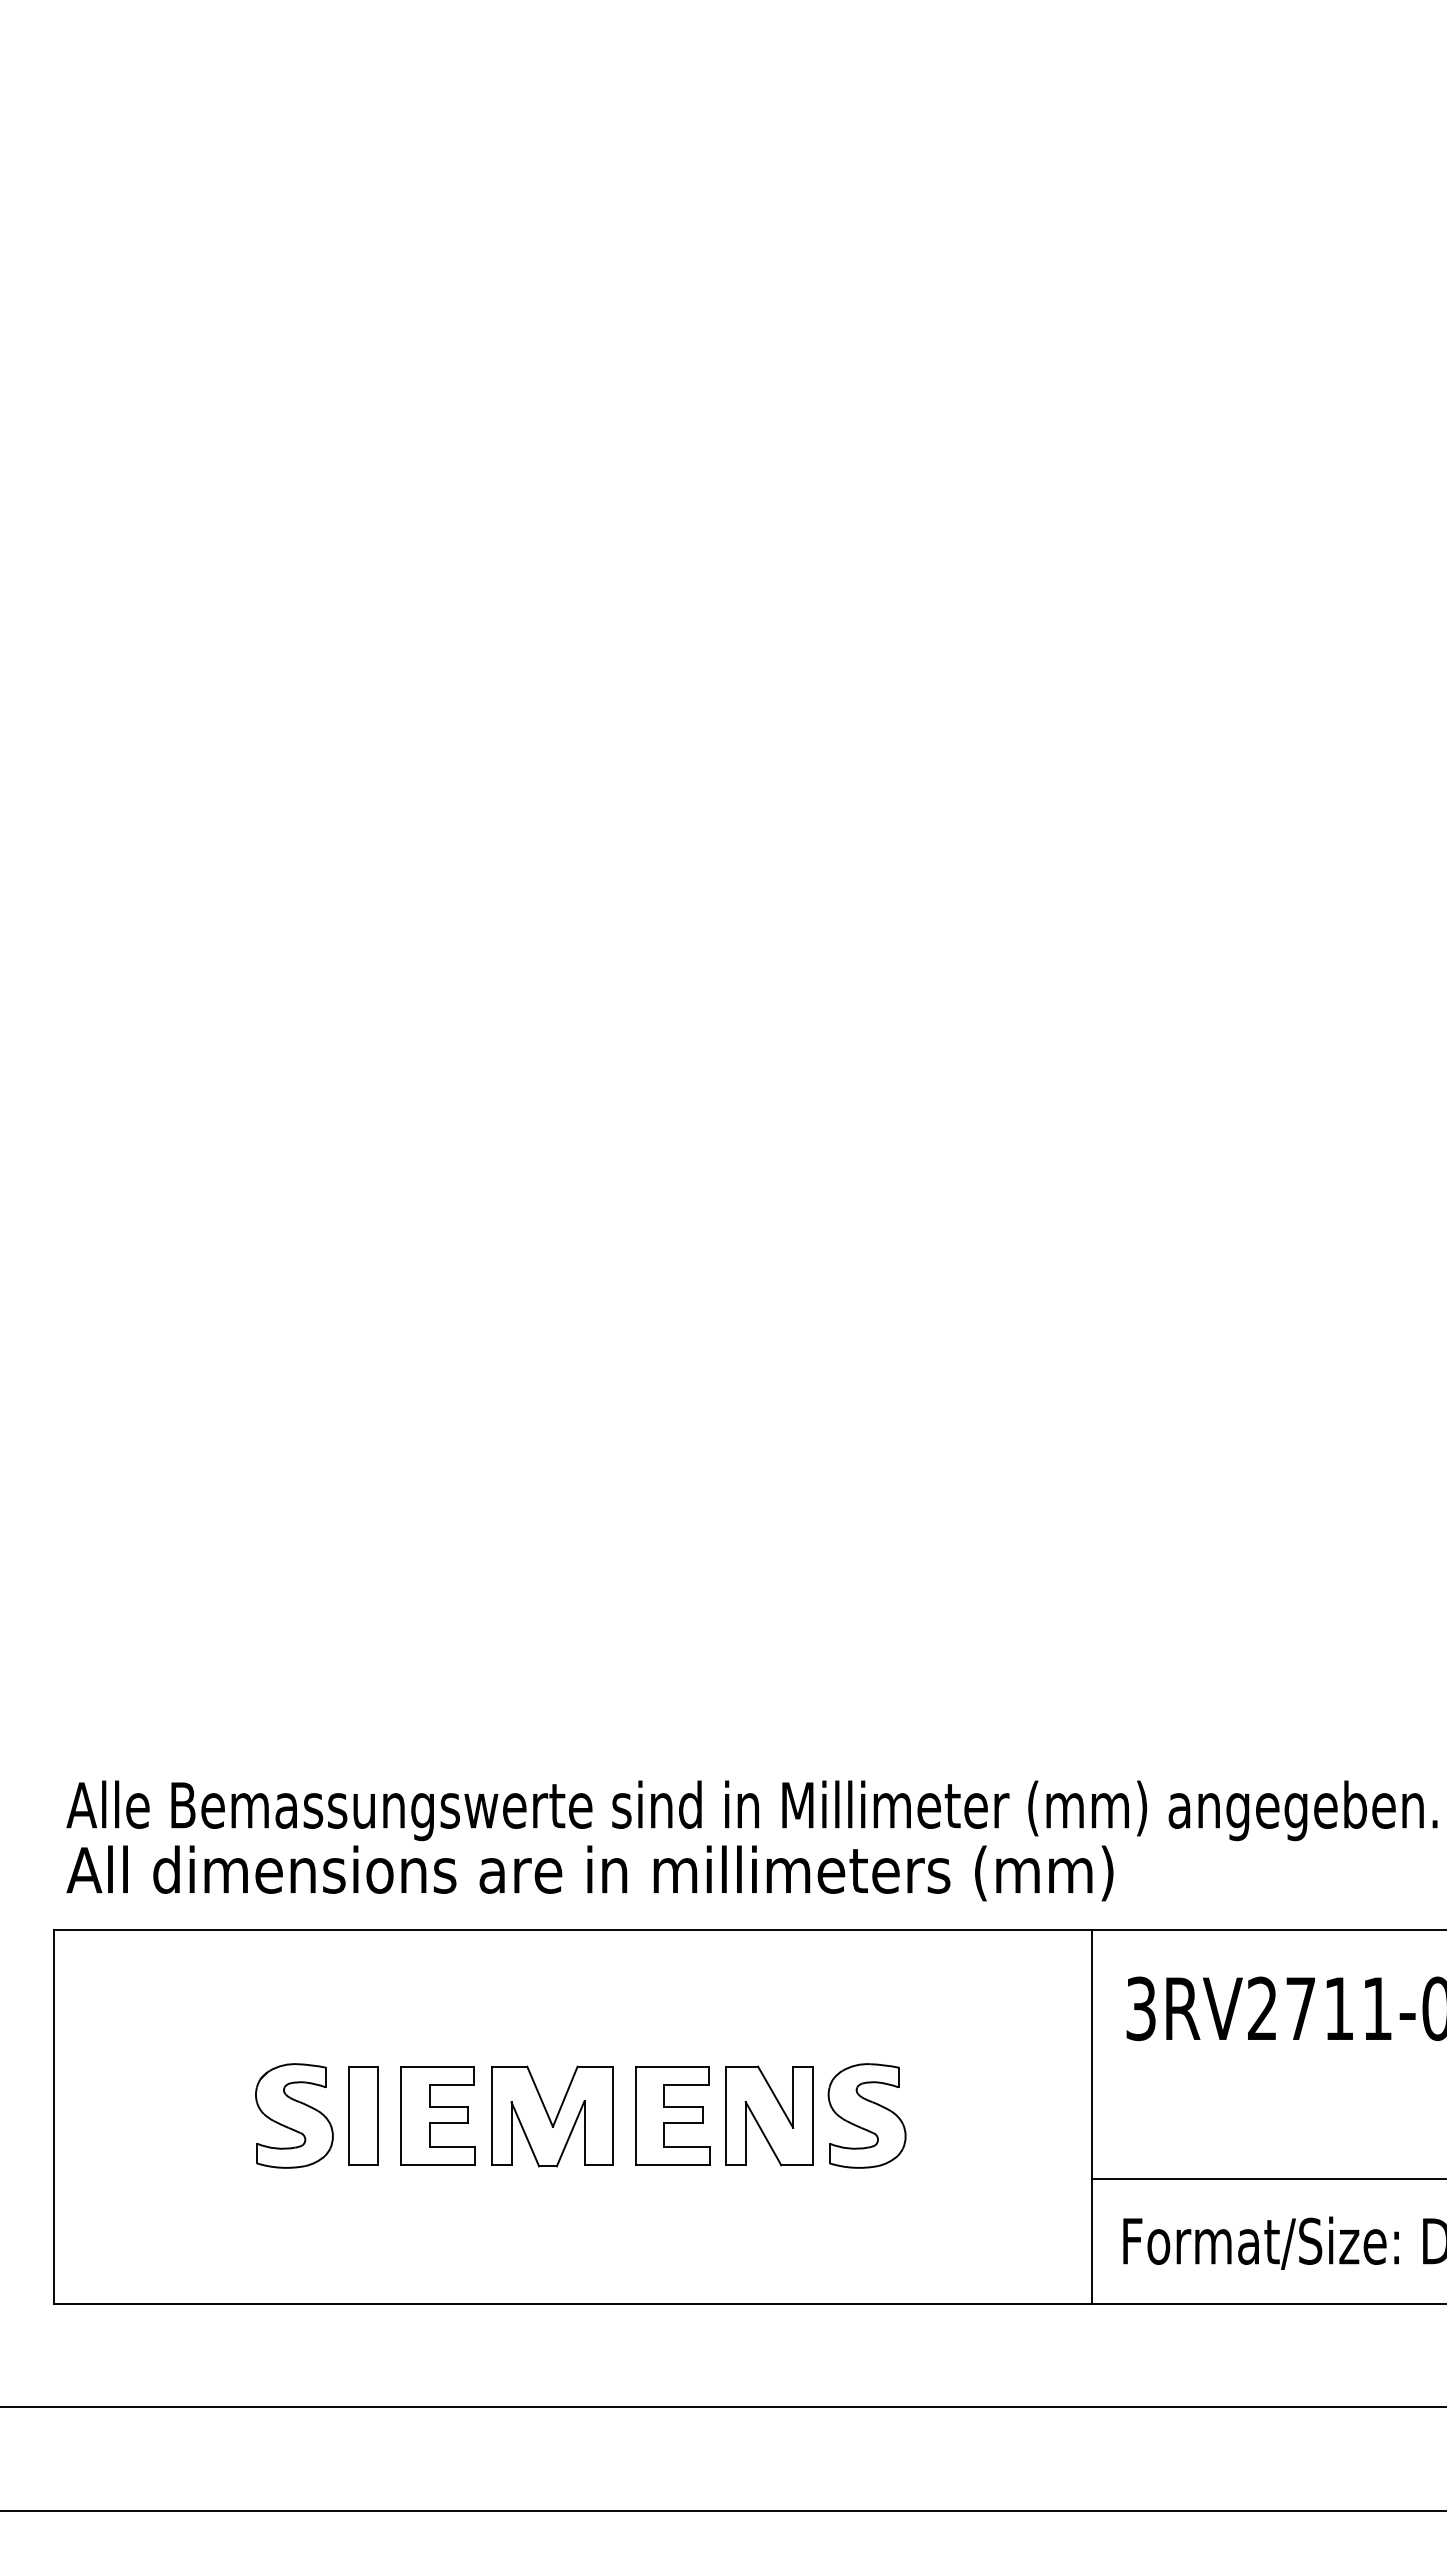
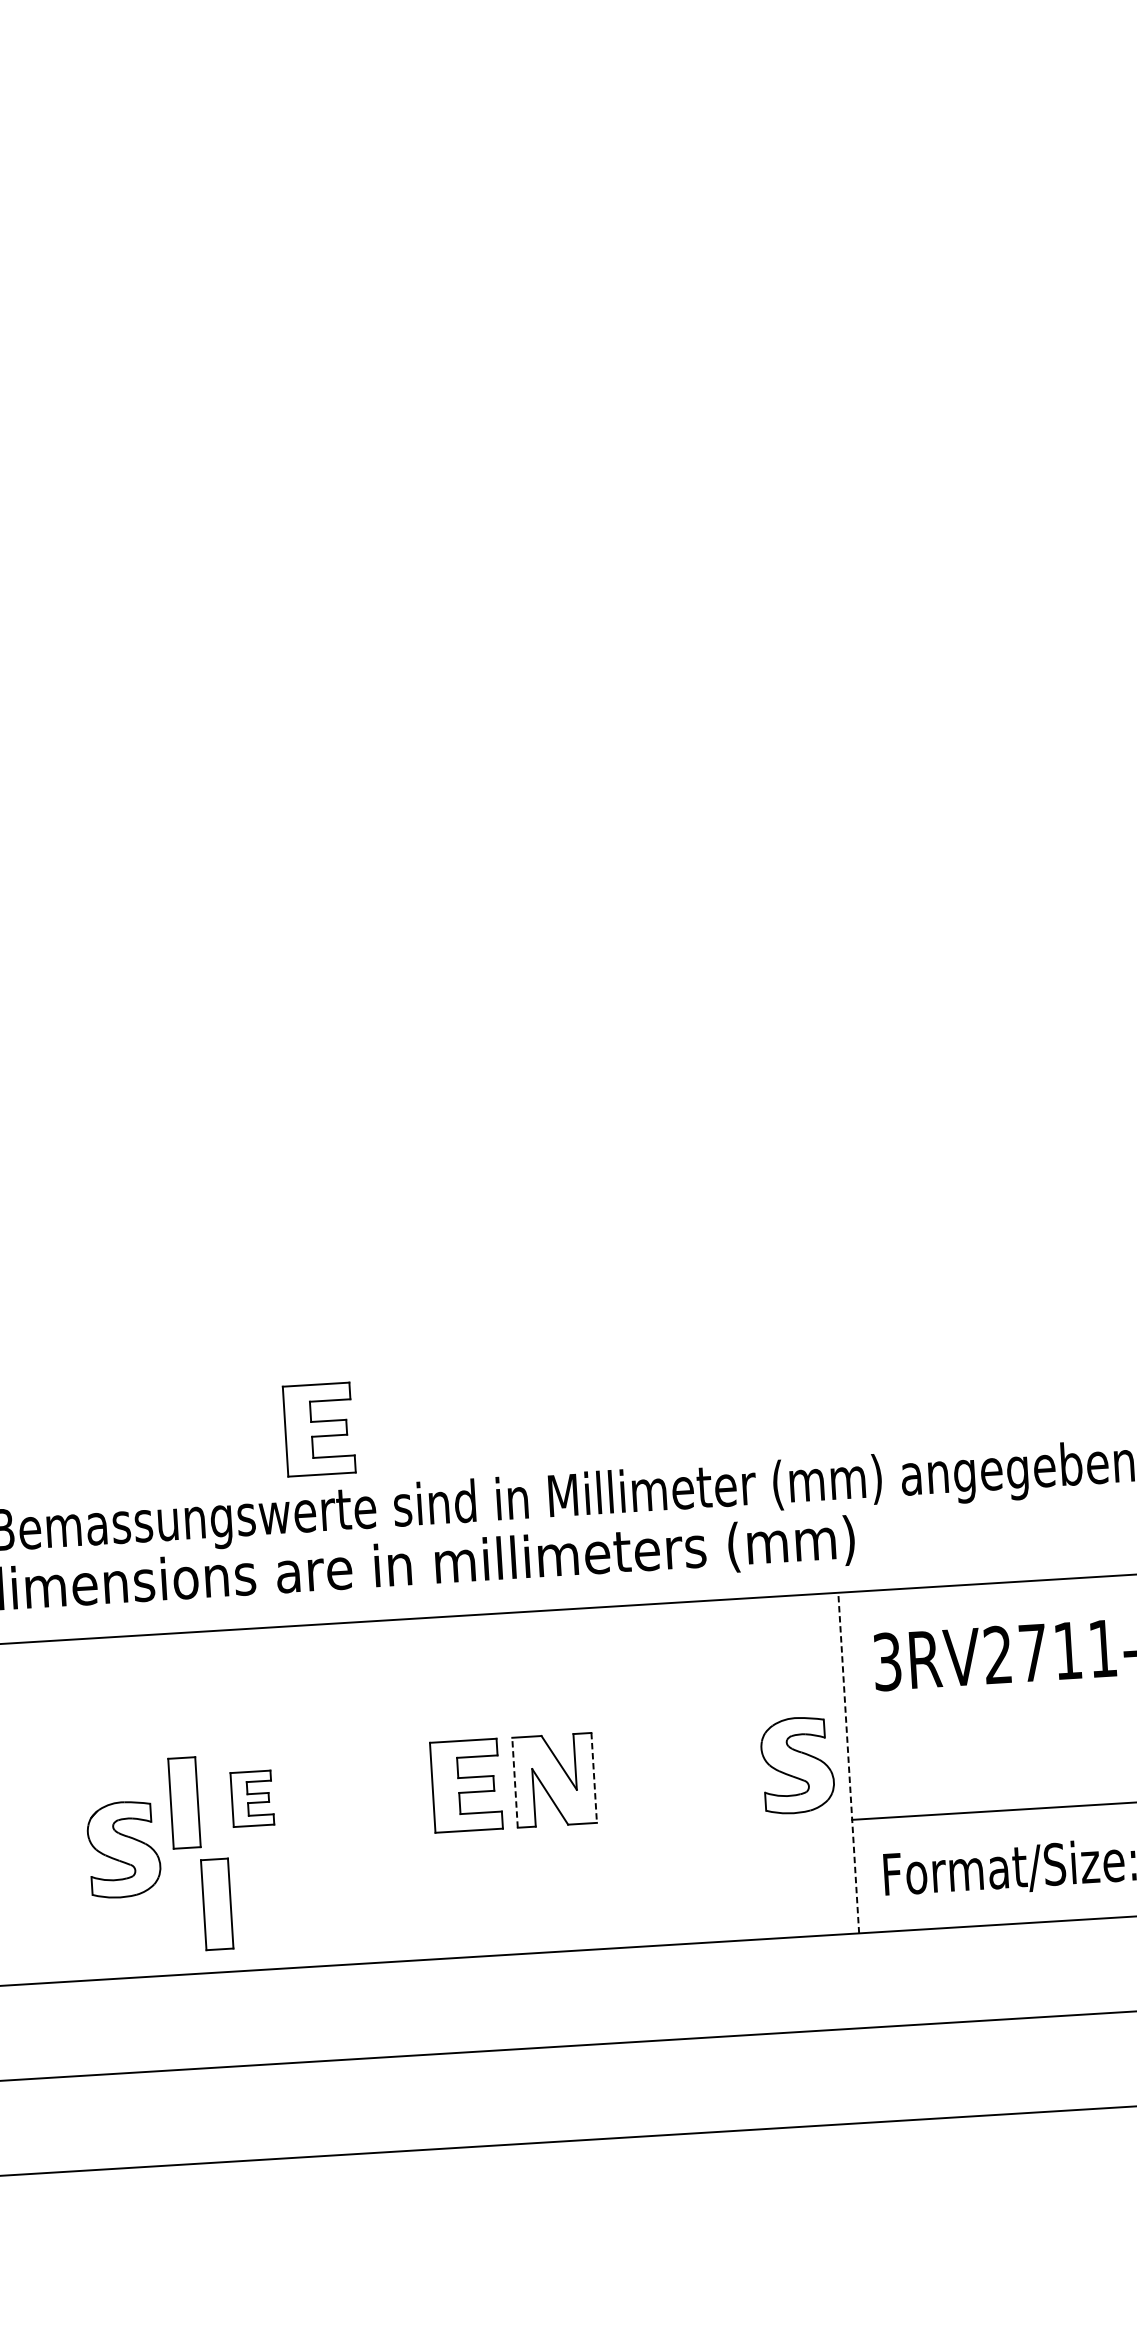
part: (535, 1716) -> (319, 1429), added
part: (294, 2115) -> (124, 1849), moved
part: (437, 2115) -> (251, 1798), size x0.6
line: (726, 2115) -> (515, 1782), solid -> dashed
part: (866, 2115) -> (797, 1765), moved
part: (552, 2116) -> (356, 1792), removed
line: (812, 2116) -> (593, 1778), solid -> dashed
line: (1092, 2116) -> (849, 1762), solid -> dashed
part: (392, 2228) -> (217, 1903), added

